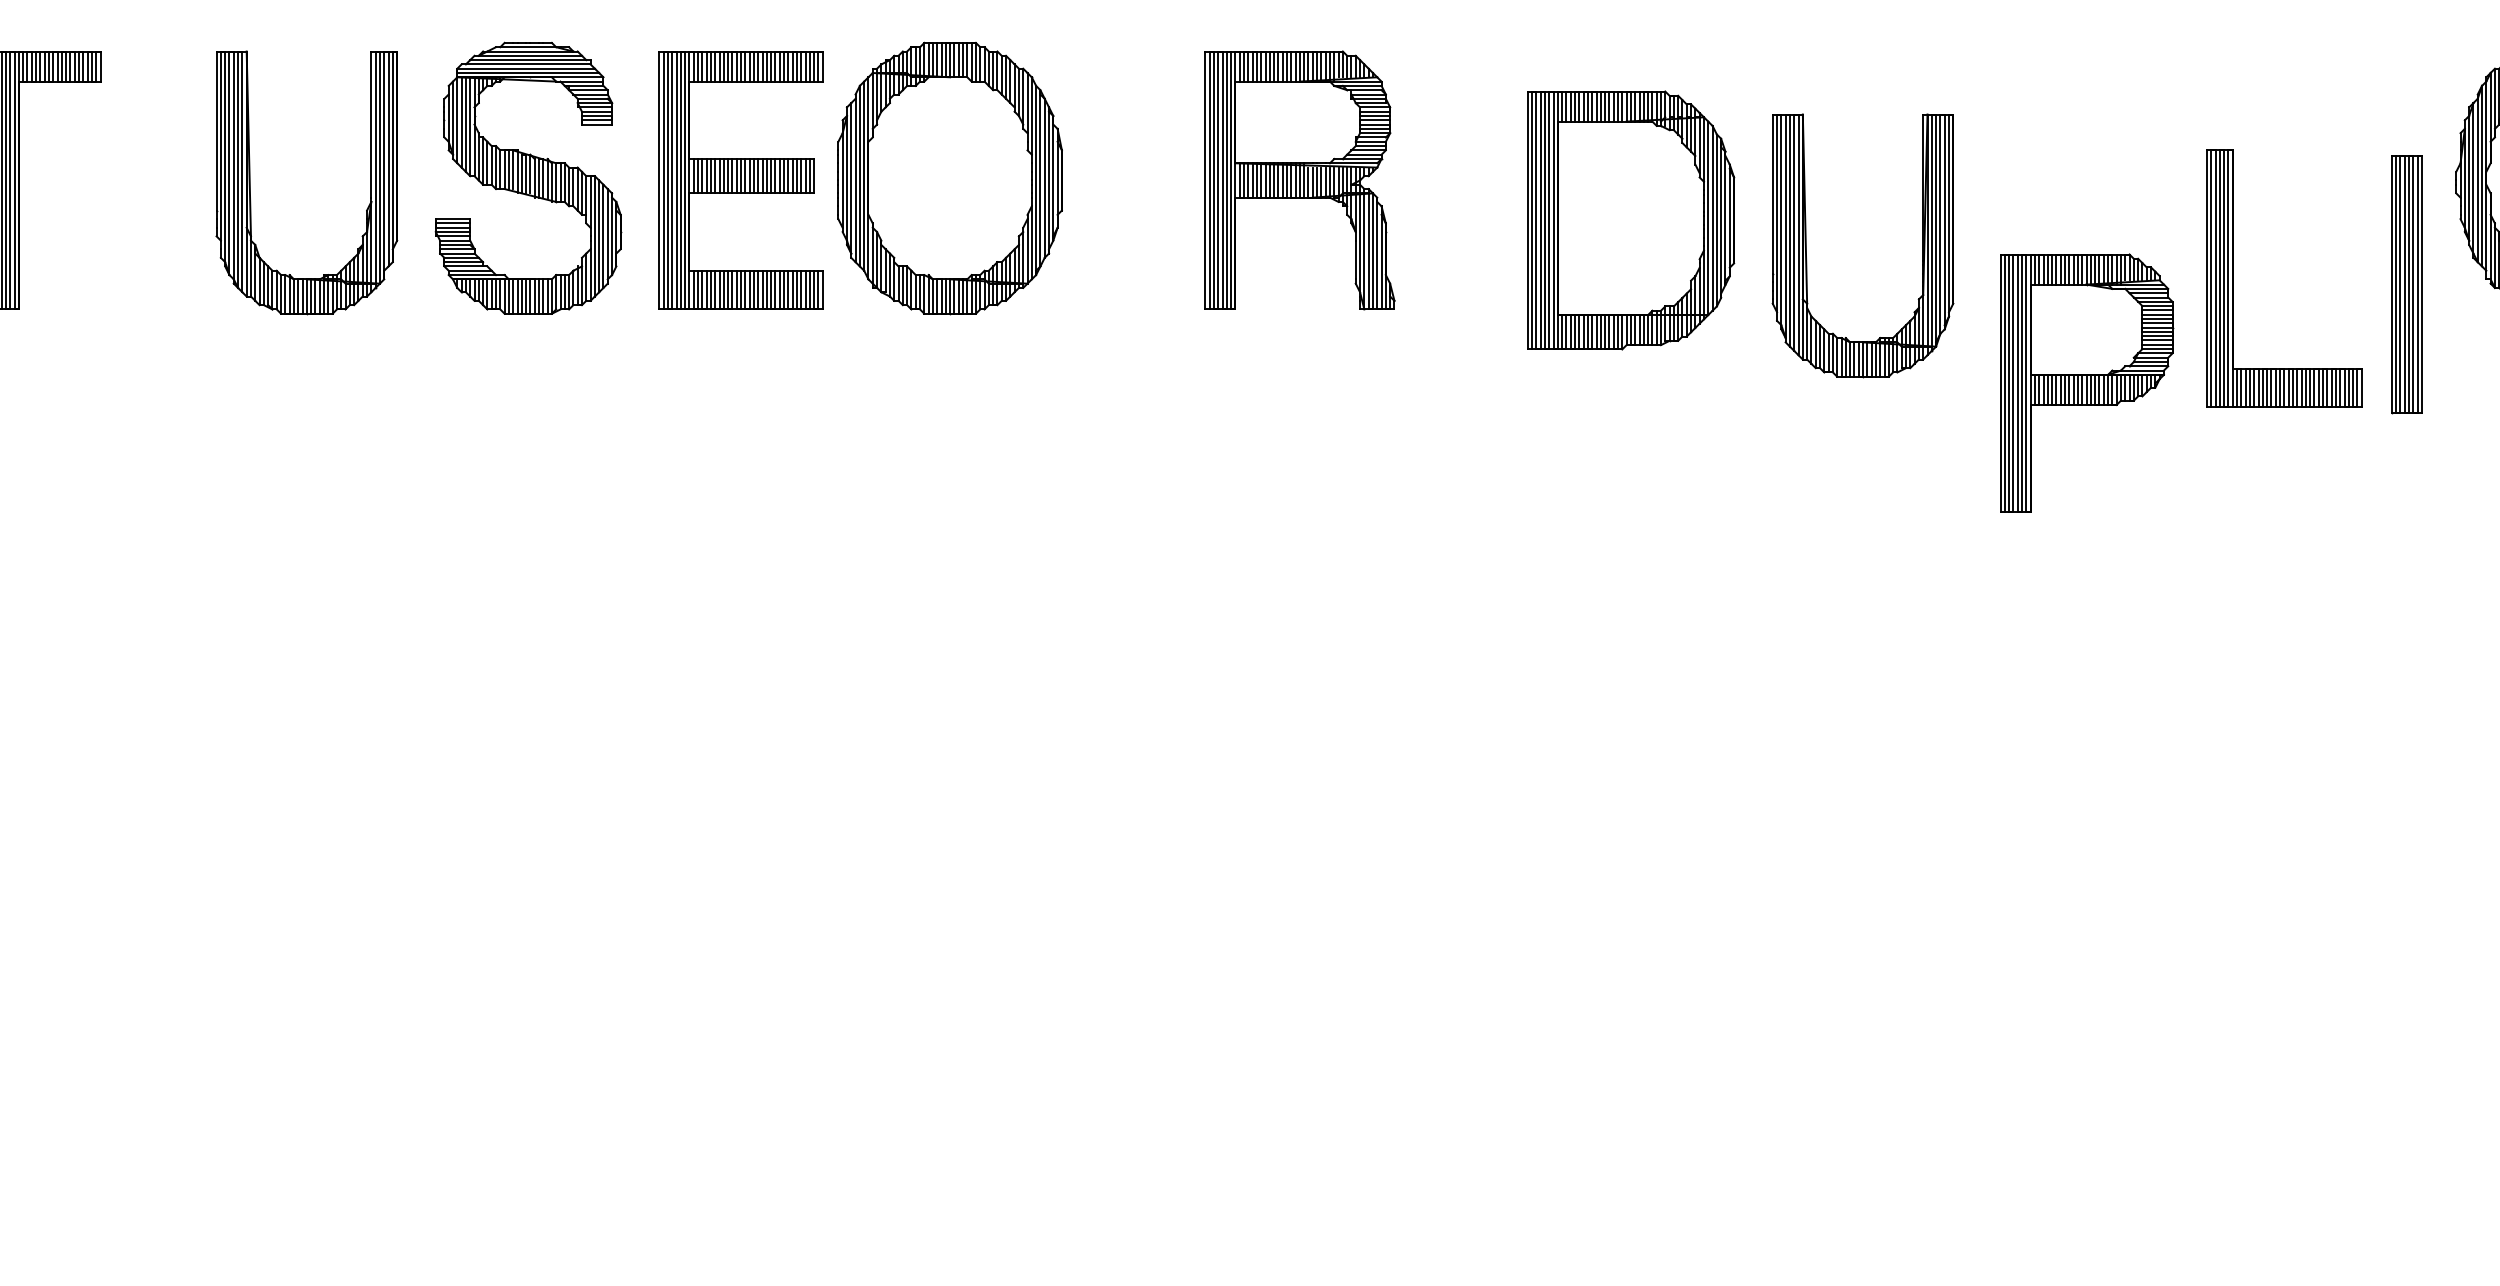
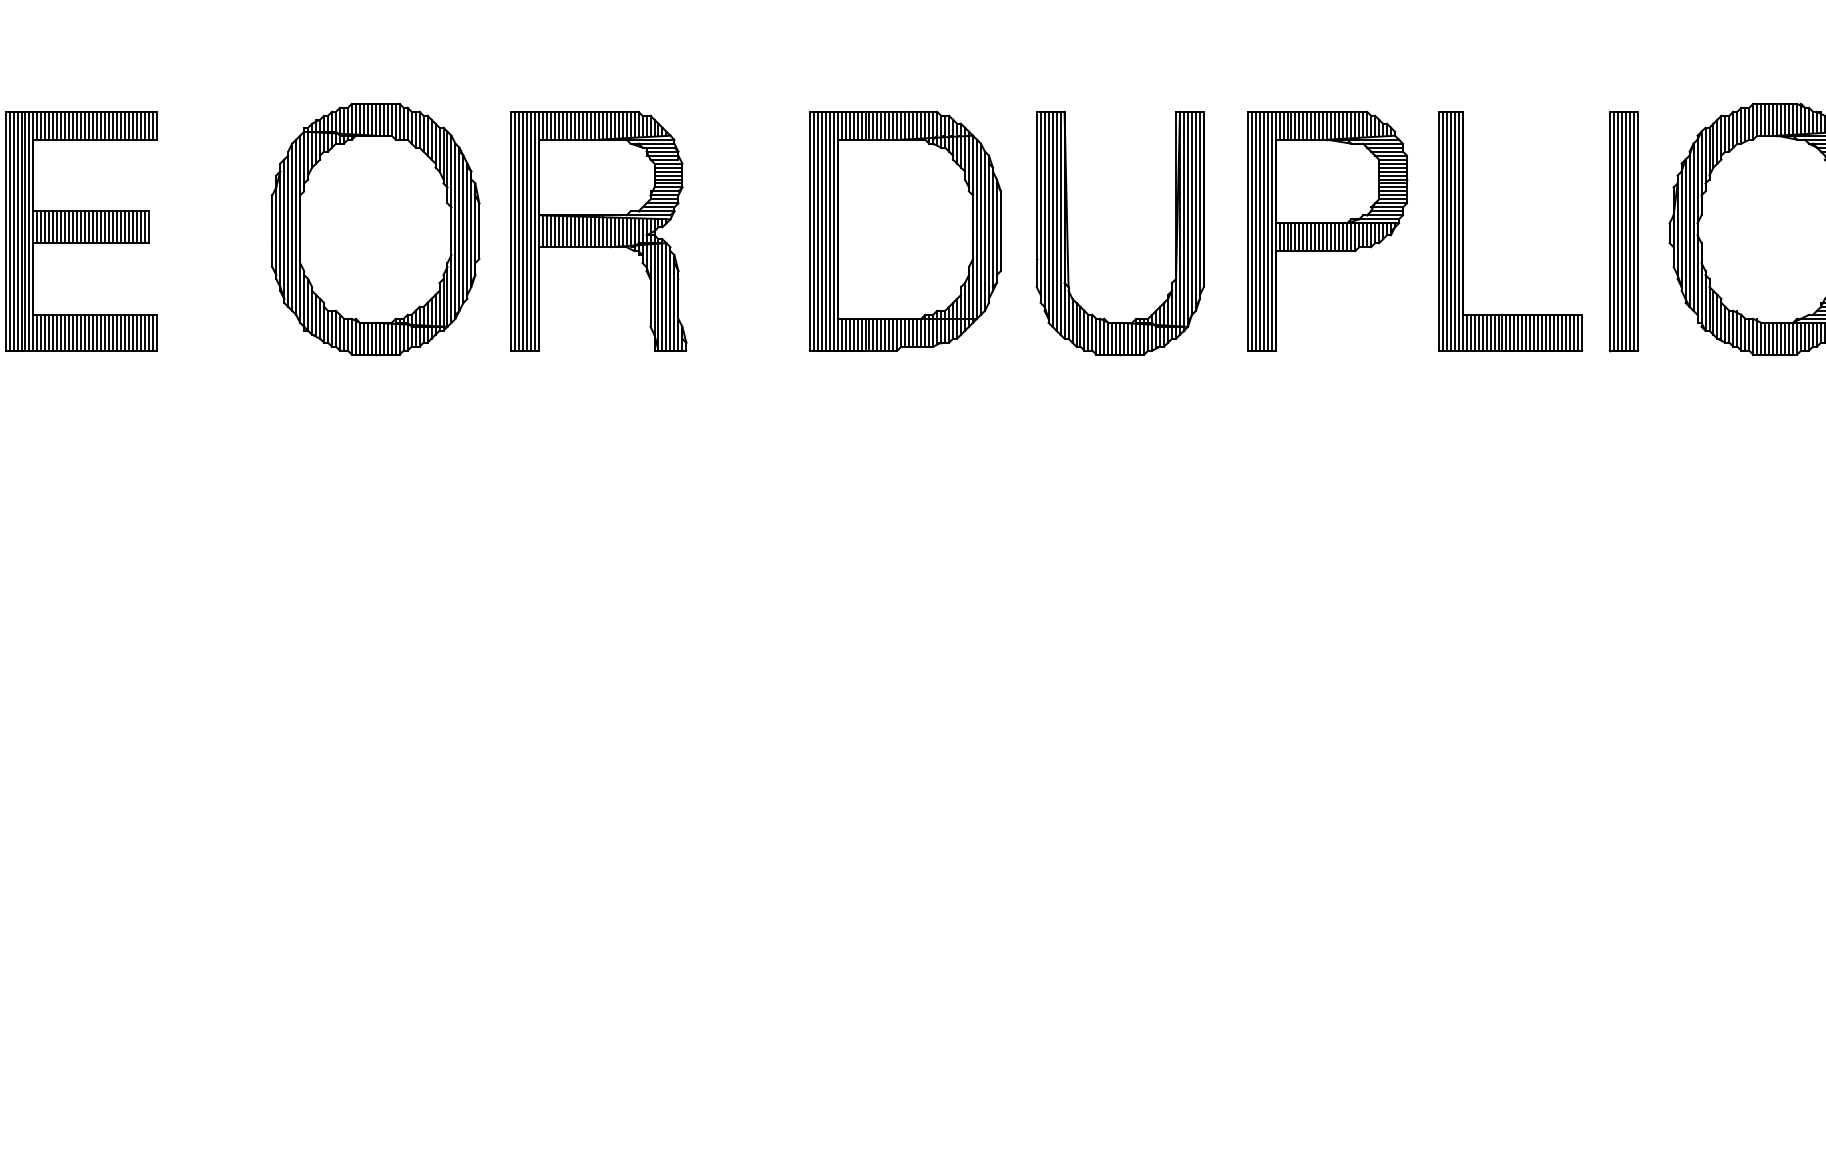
part: (949, 178) -> (375, 229), moved
part: (1631, 220) -> (905, 231), moved
part: (1806, 245) -> (1067, 233), moved
part: (2233, 278) -> (1463, 231), moved
part: (2406, 284) -> (1623, 231), moved
part: (2087, 382) -> (1328, 230), moved

